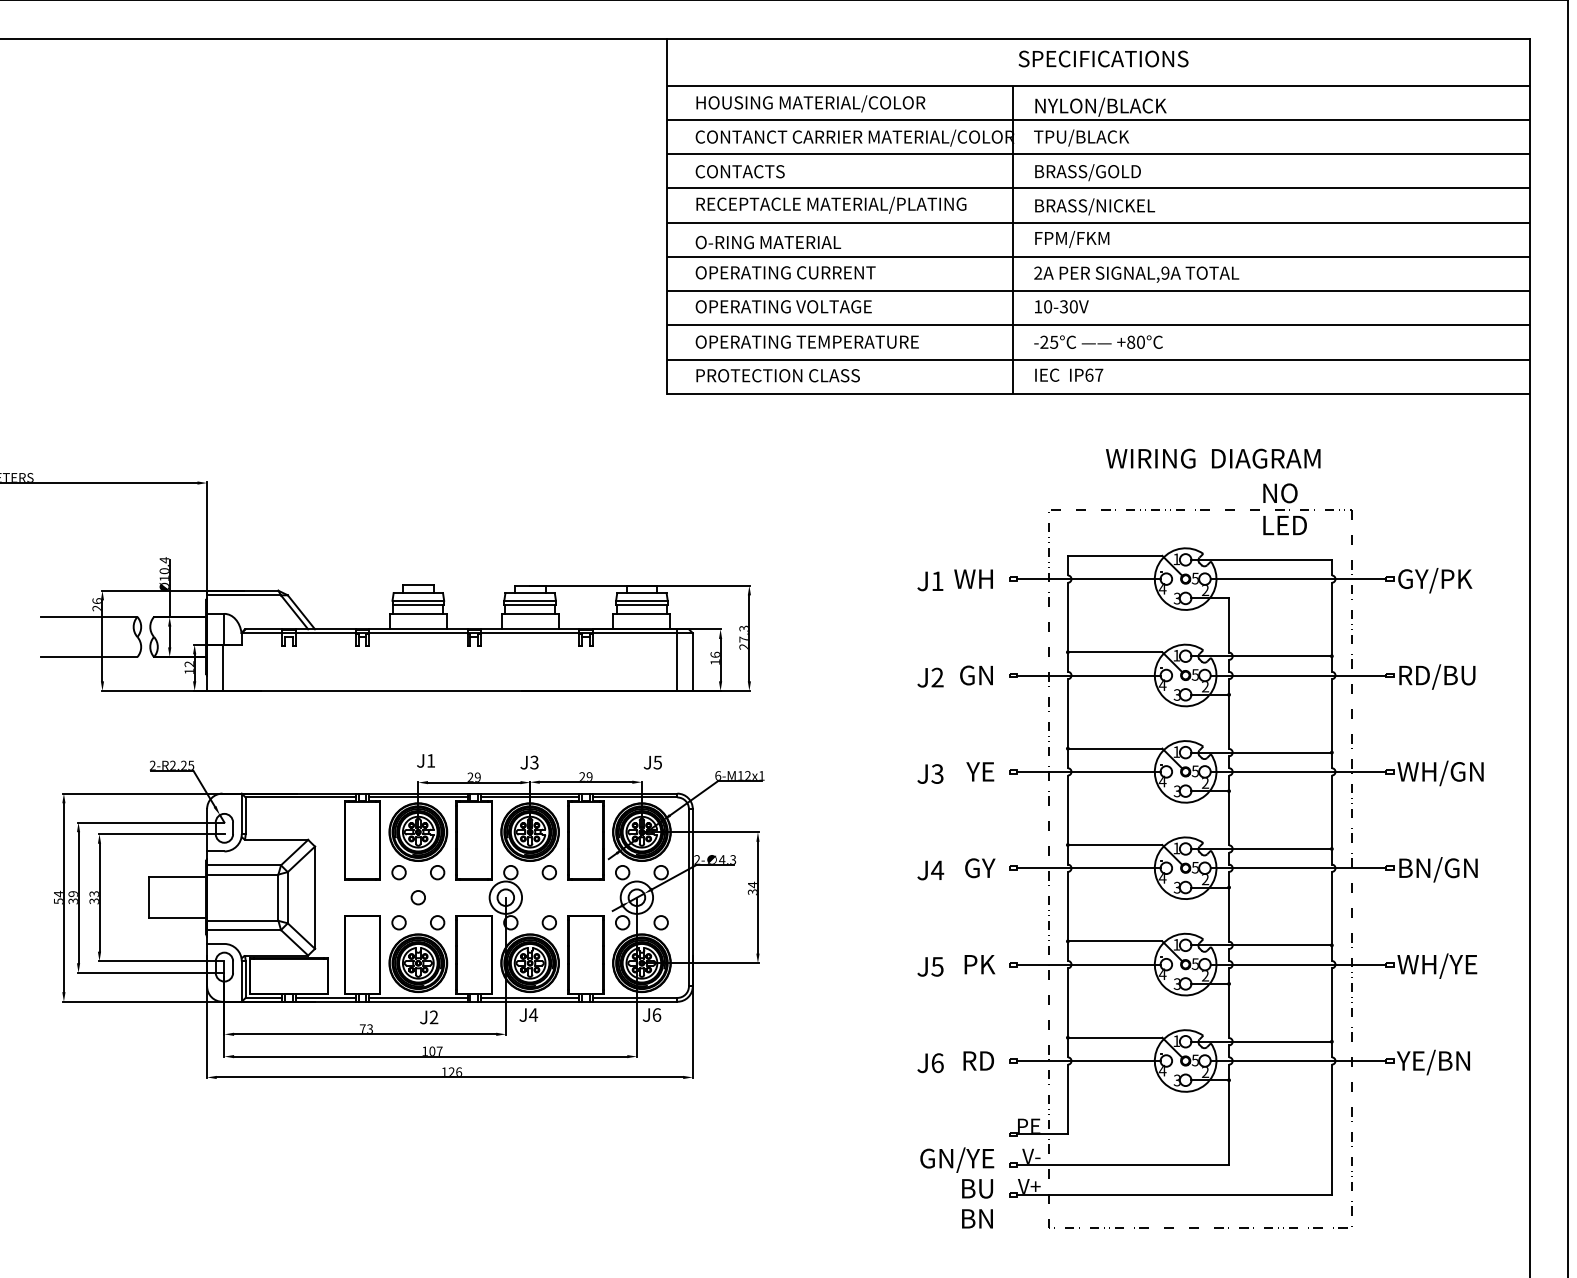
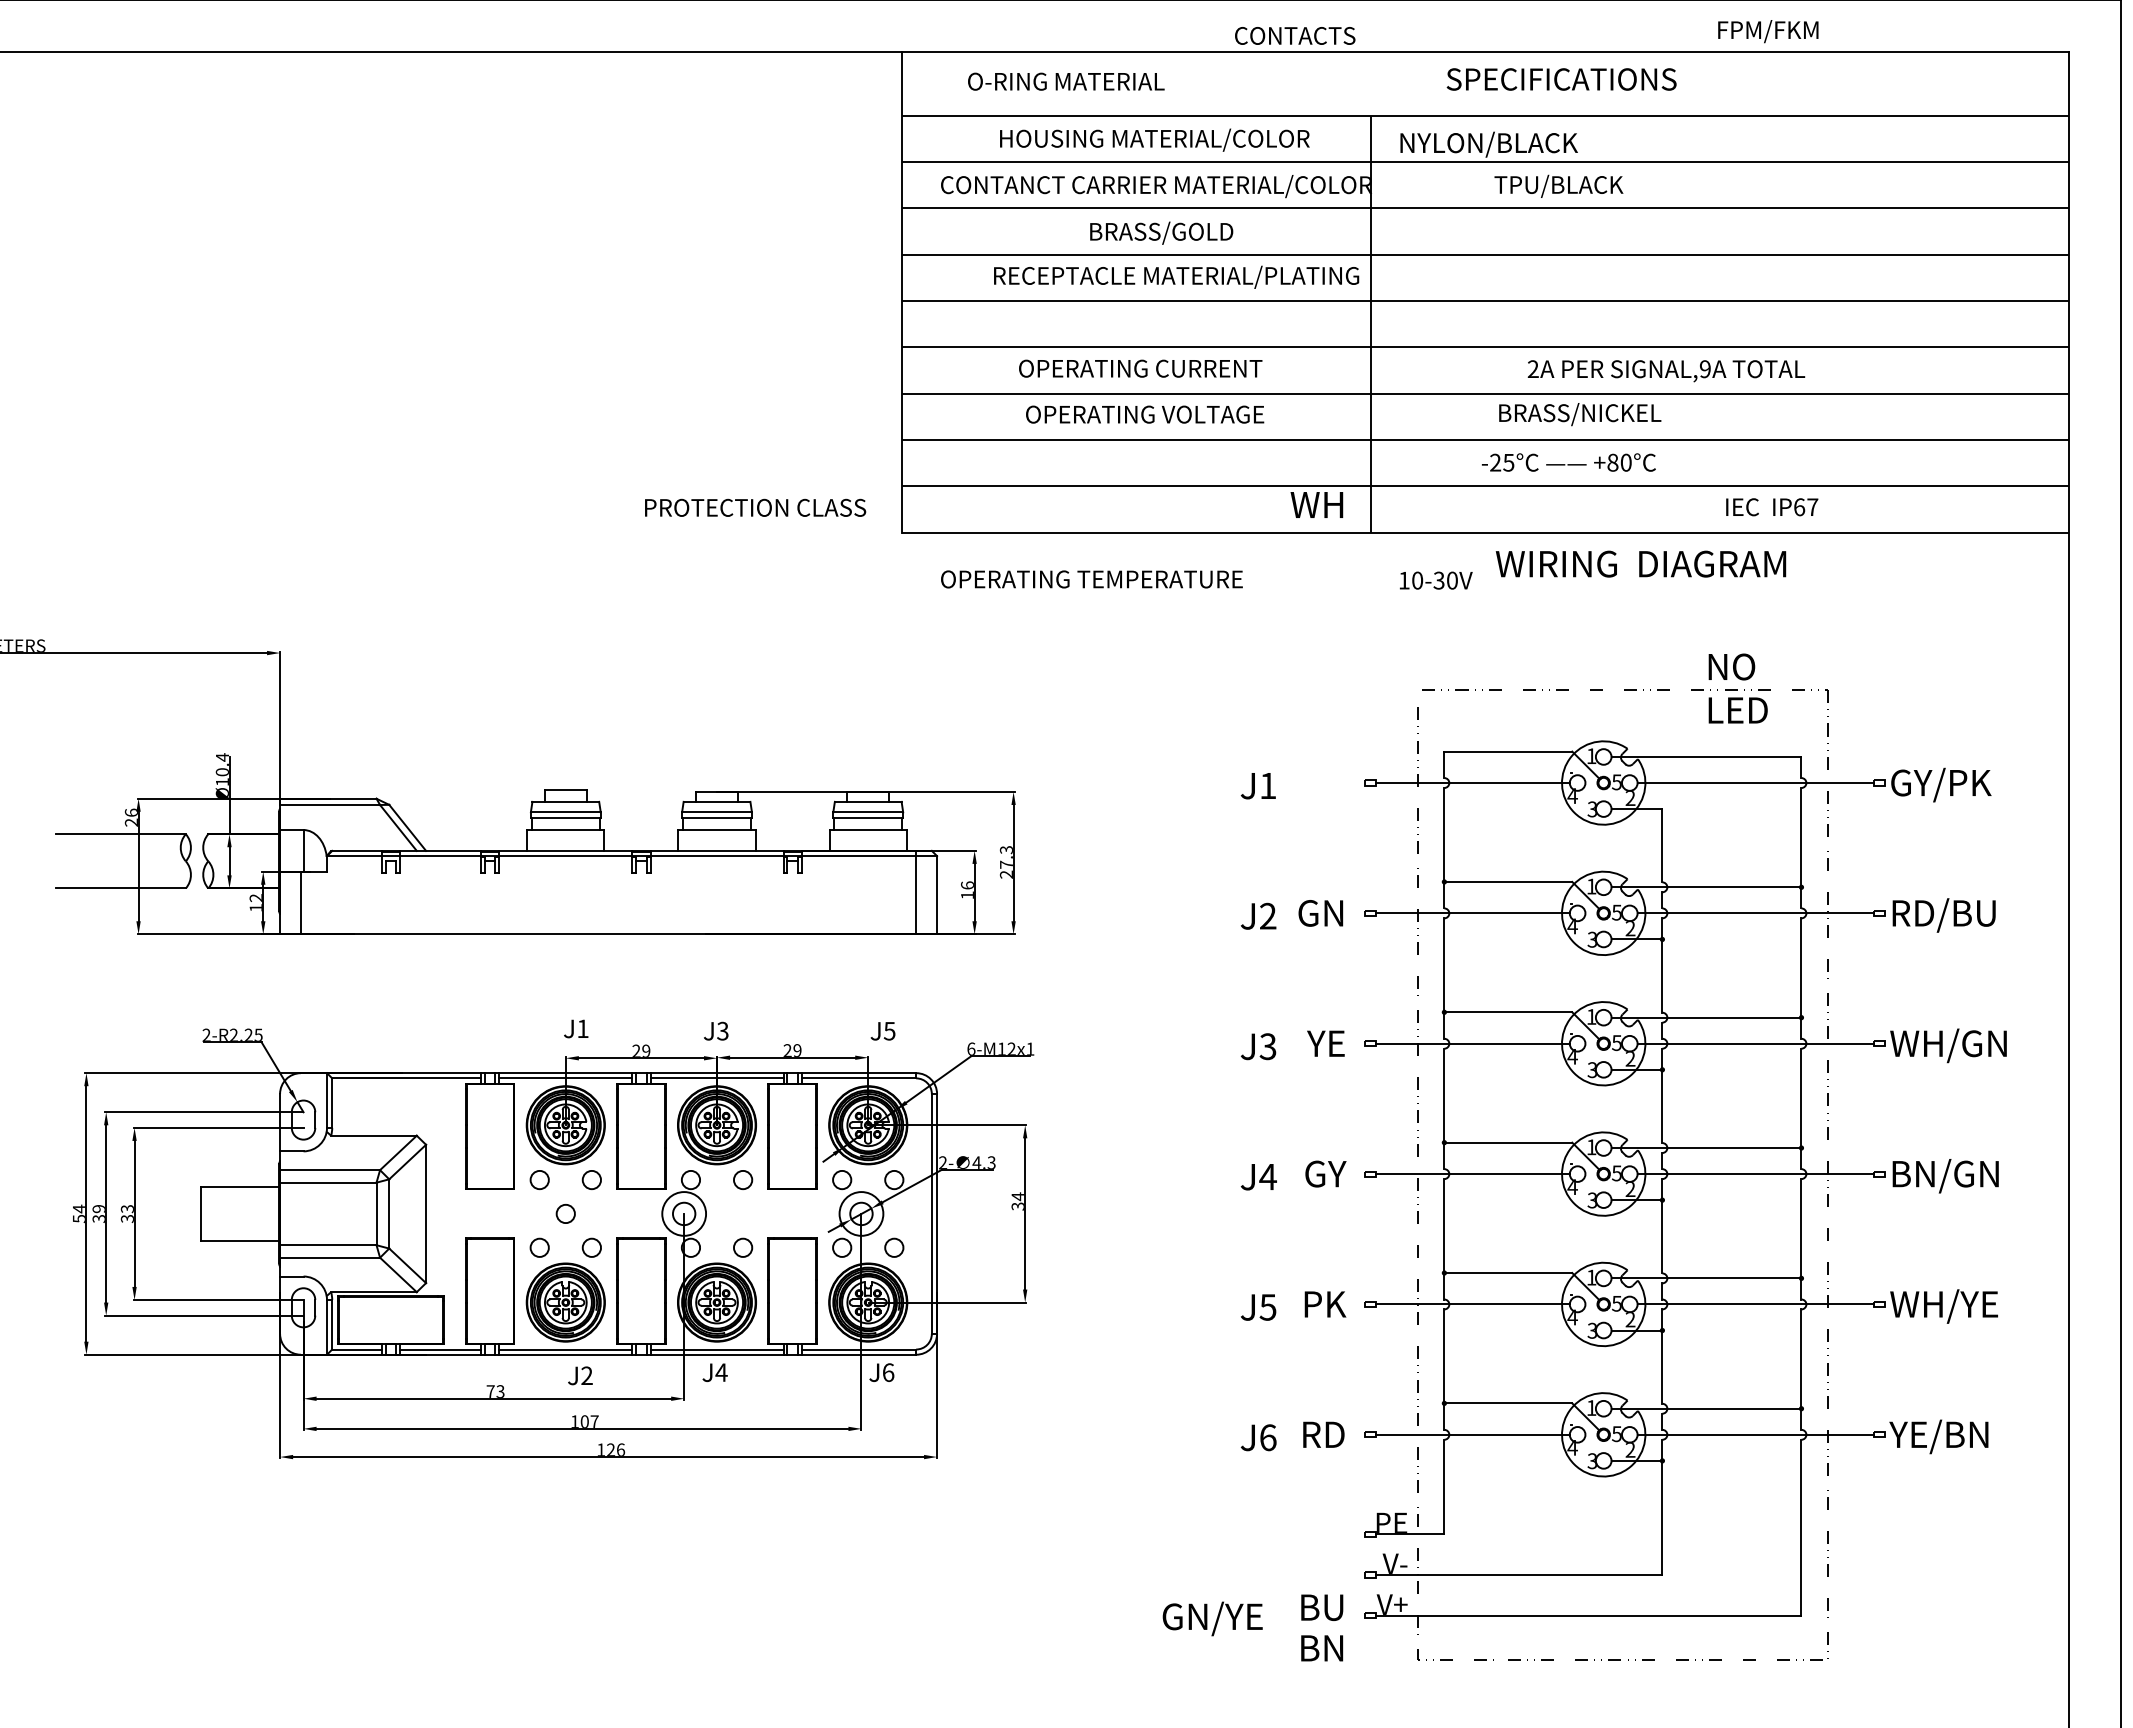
text: (1103, 59) -> (1561, 79), moved
text: (810, 103) -> (1154, 139), moved
text: (1081, 137) -> (1558, 185), moved
text: (740, 171) -> (1295, 35), moved
text: (1087, 172) -> (1161, 232), moved
text: (831, 204) -> (1176, 276), moved
text: (1095, 206) -> (1580, 414), moved
text: (1072, 239) -> (1768, 31), moved
text: (768, 242) -> (1066, 81), moved
text: (785, 272) -> (1140, 368), moved
text: (1136, 274) -> (1666, 371), moved
text: (784, 306) -> (1145, 414), moved
text: (1062, 306) -> (1436, 580), moved
text: (806, 342) -> (1091, 579), moved
text: (1098, 342) -> (1568, 462), moved
text: (778, 375) -> (755, 507), moved
text: (1069, 375) -> (1772, 507), moved
text: (1212, 458) -> (1640, 563), moved
text: (973, 578) -> (1316, 504), moved
text: (957, 1159) -> (1212, 1618), moved

